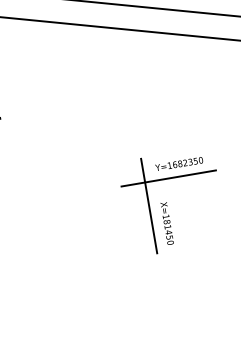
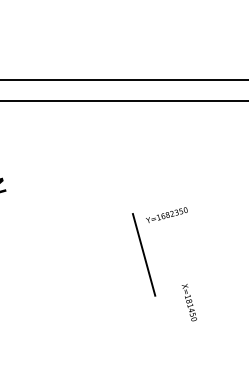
line: (168, 178) -> (158, 228), removed
text: (166, 223) -> (188, 302), moved

